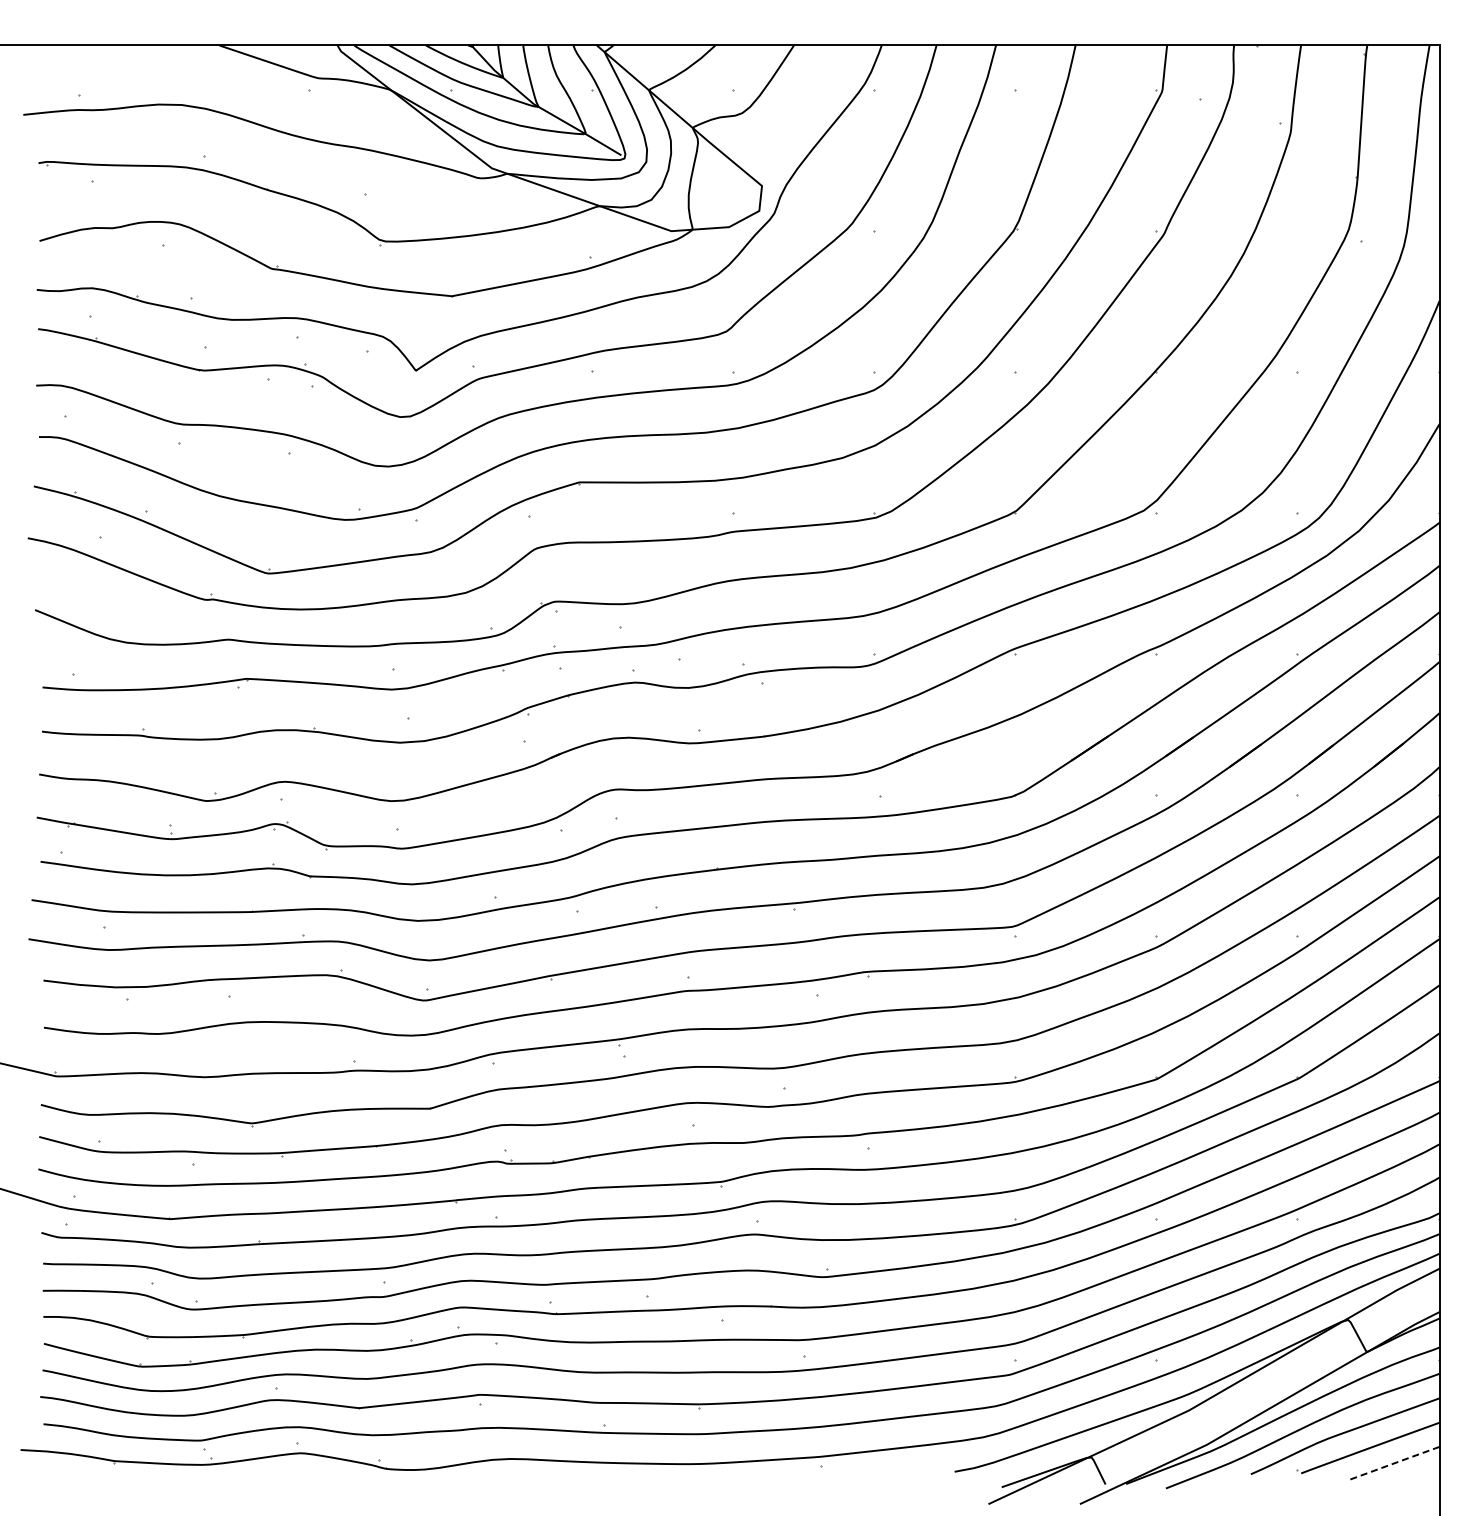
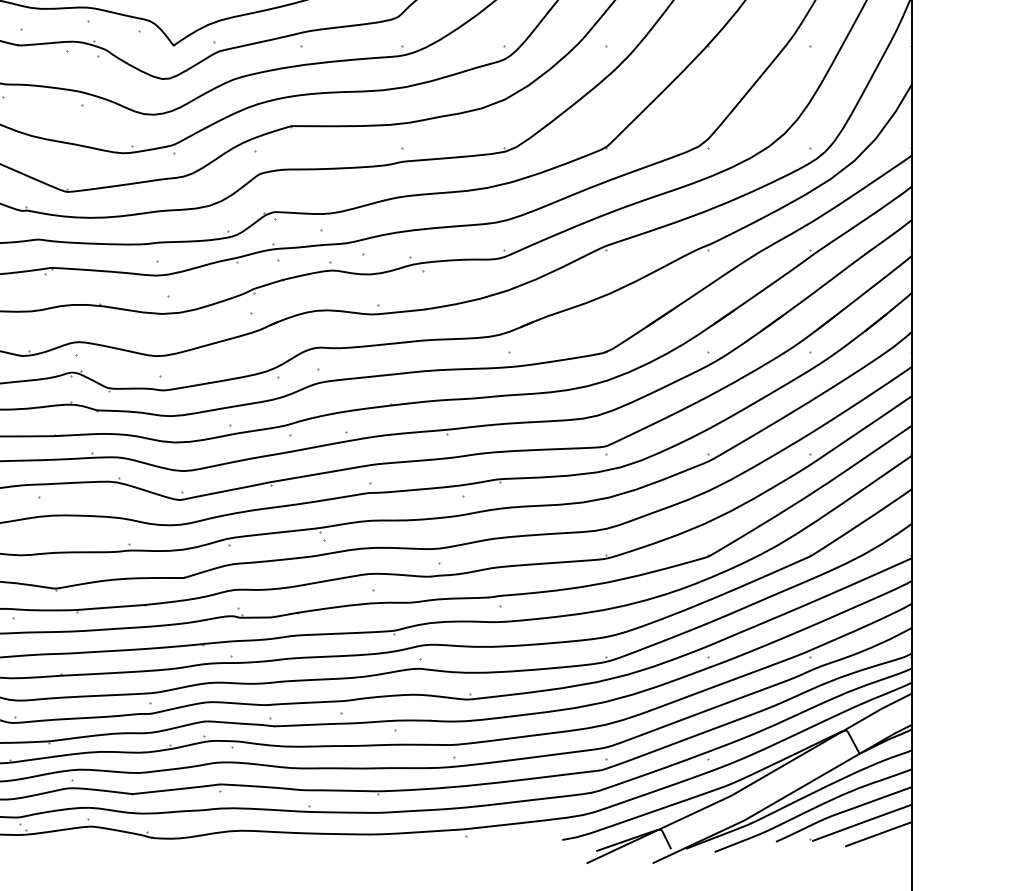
line: (1394, 1463) -> (879, 834), dashed -> solid

